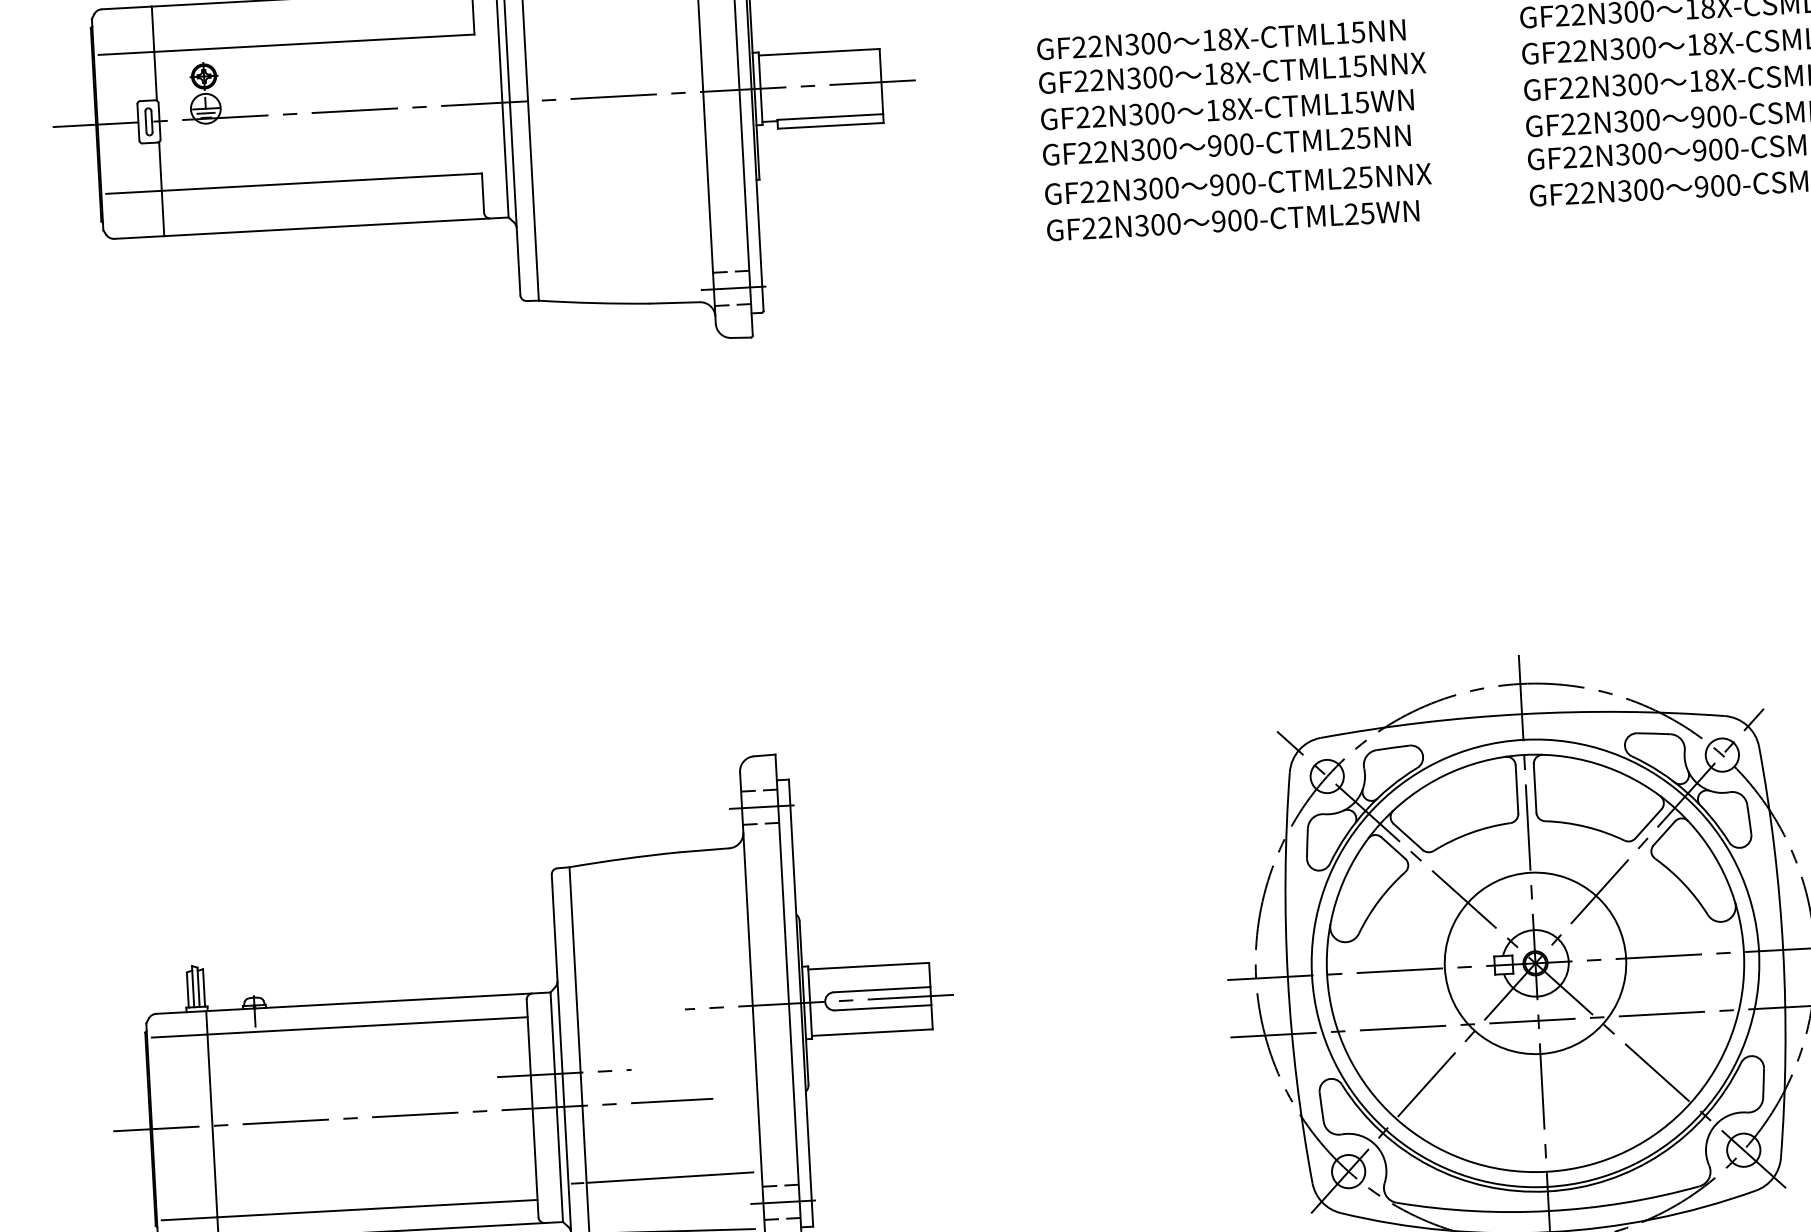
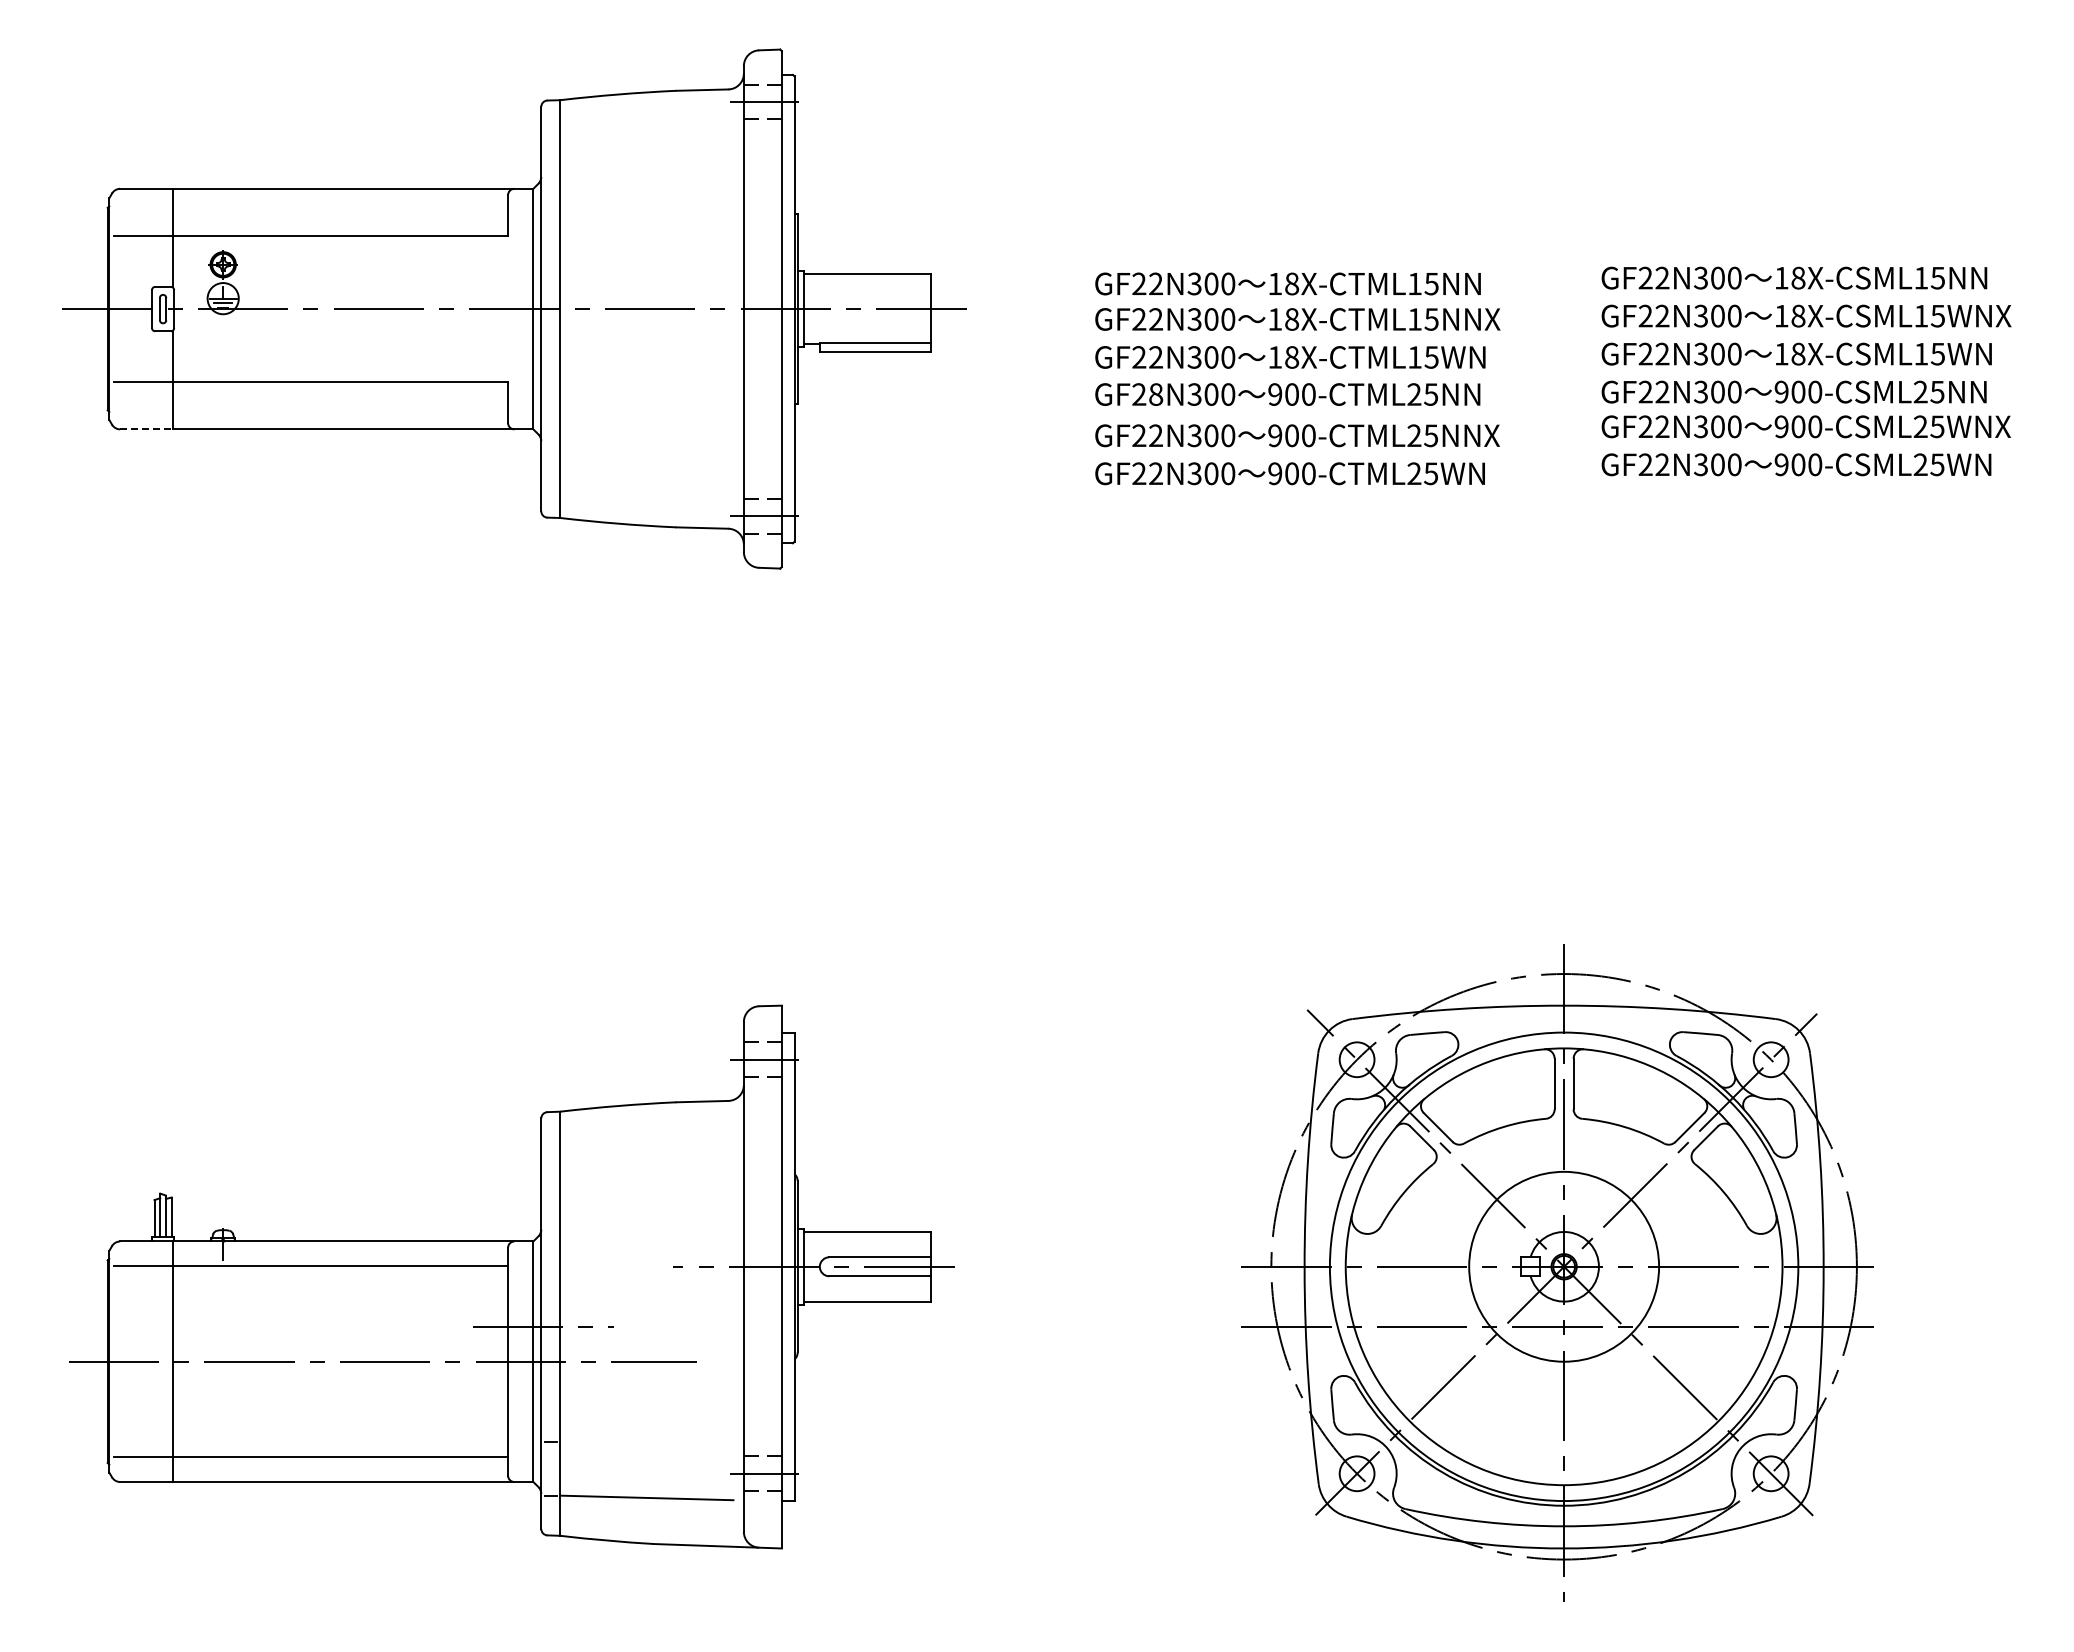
text: (1101, 152) -> (1156, 394), GF22N300 -> GF28N300
line: (139, 237) -> (146, 429), solid -> dashed
line: (669, 1177) -> (647, 1441), removed

